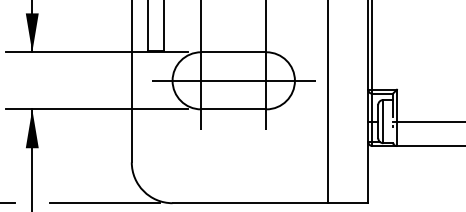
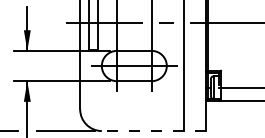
line: (269, 204) -> (153, 131), solid -> dashed

